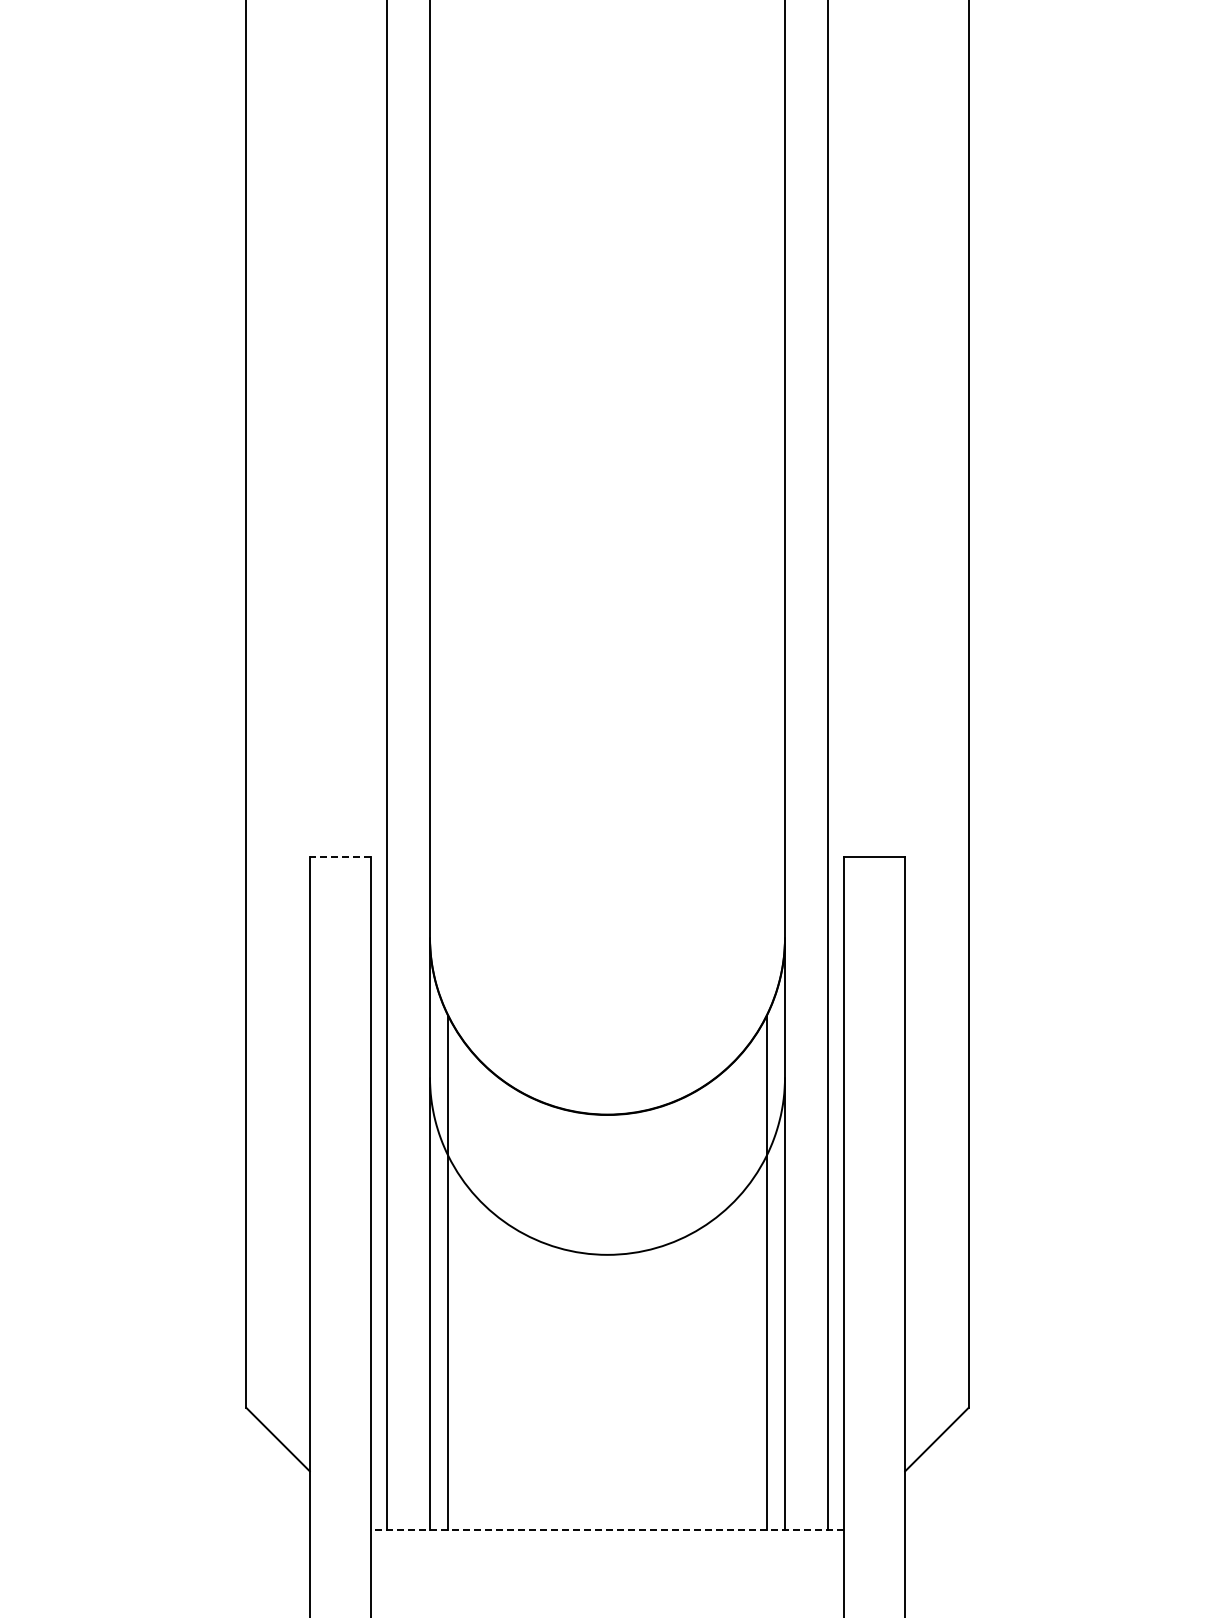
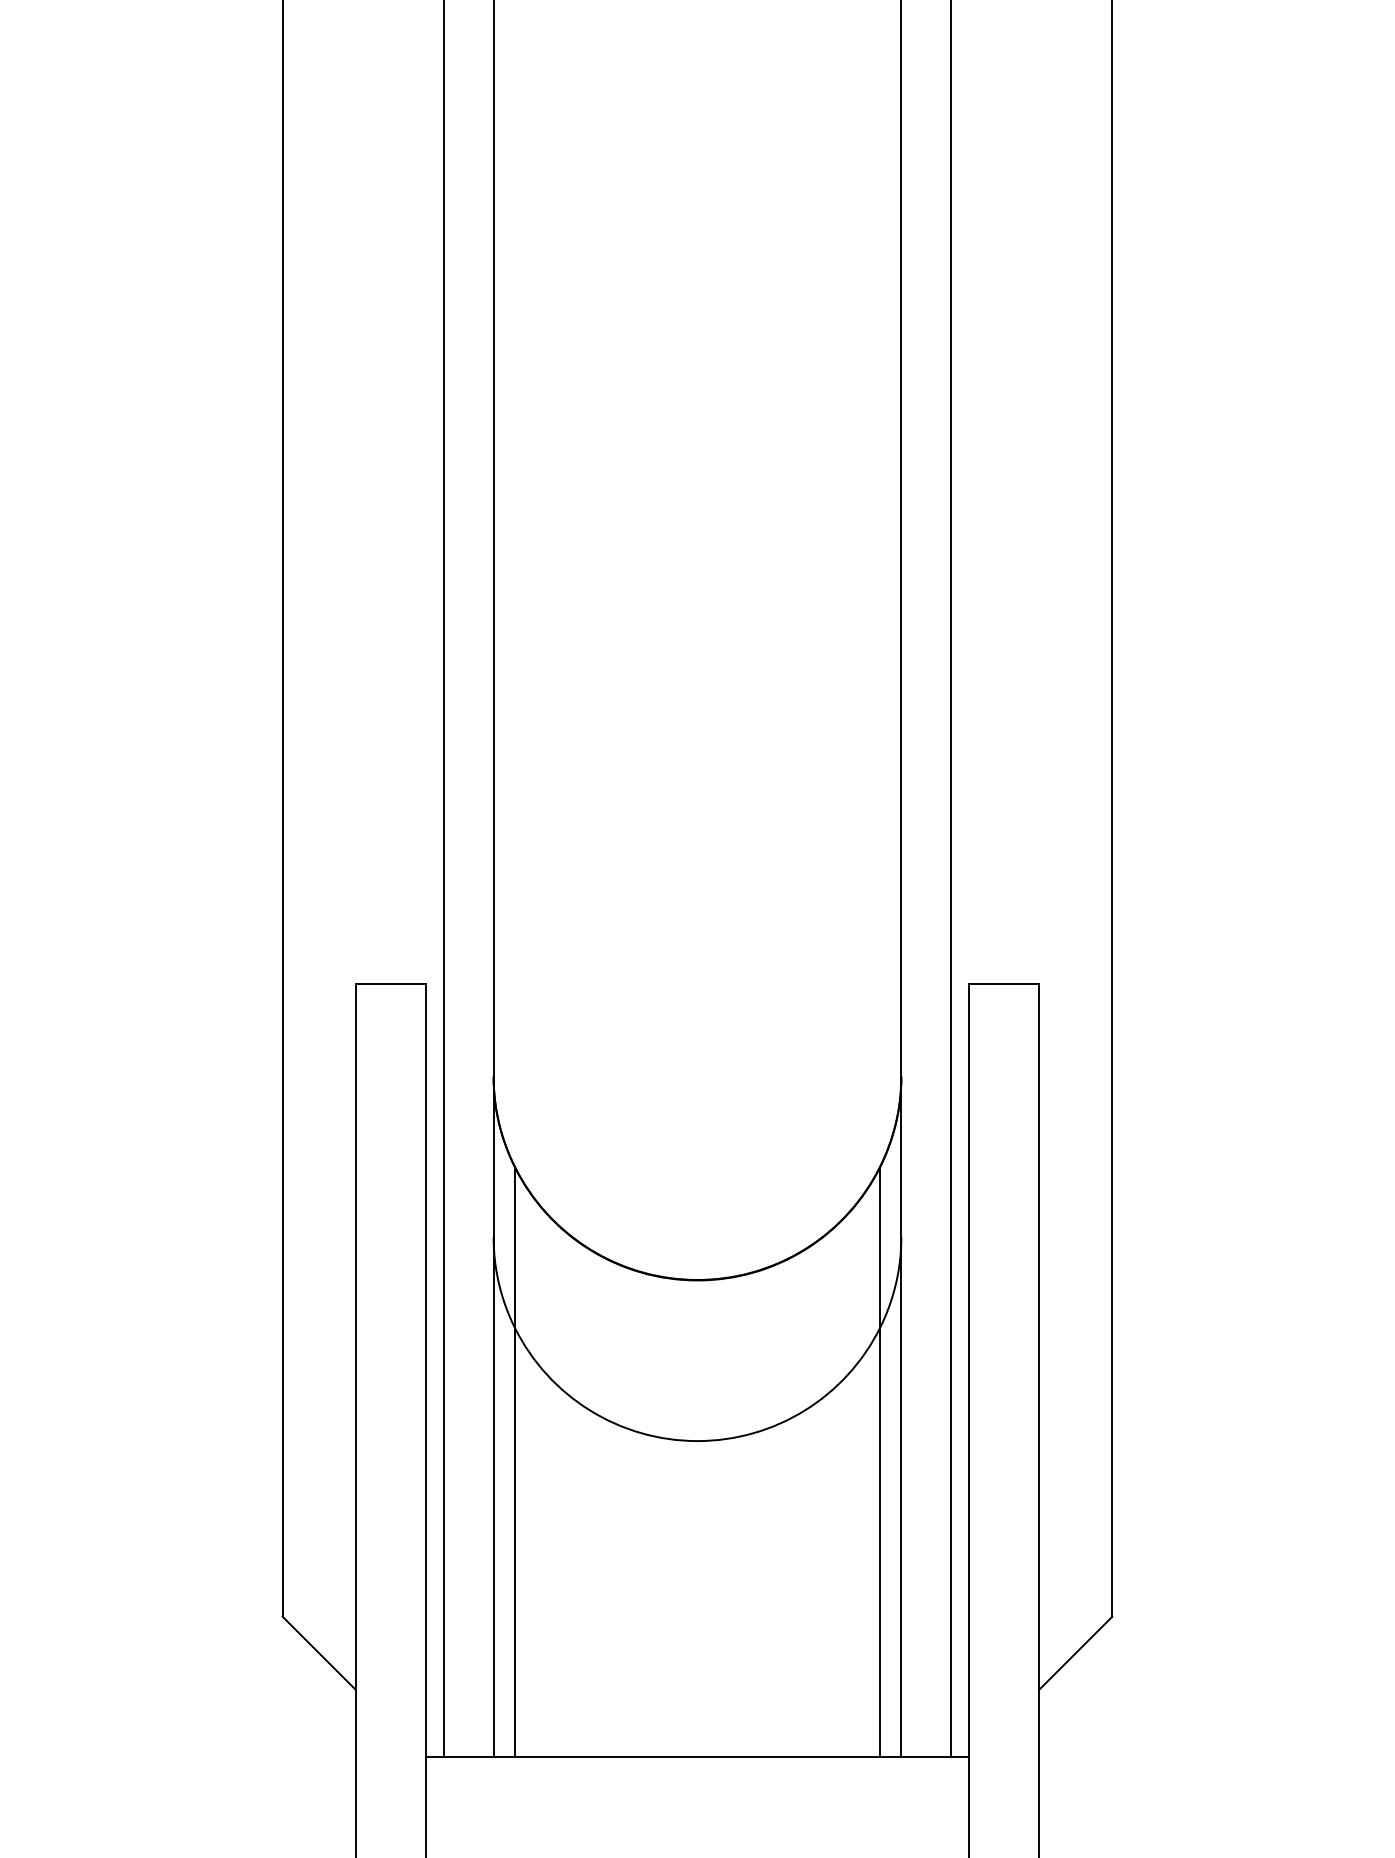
line: (340, 857) -> (390, 984), dashed -> solid
line: (607, 1530) -> (697, 1757), dashed -> solid

